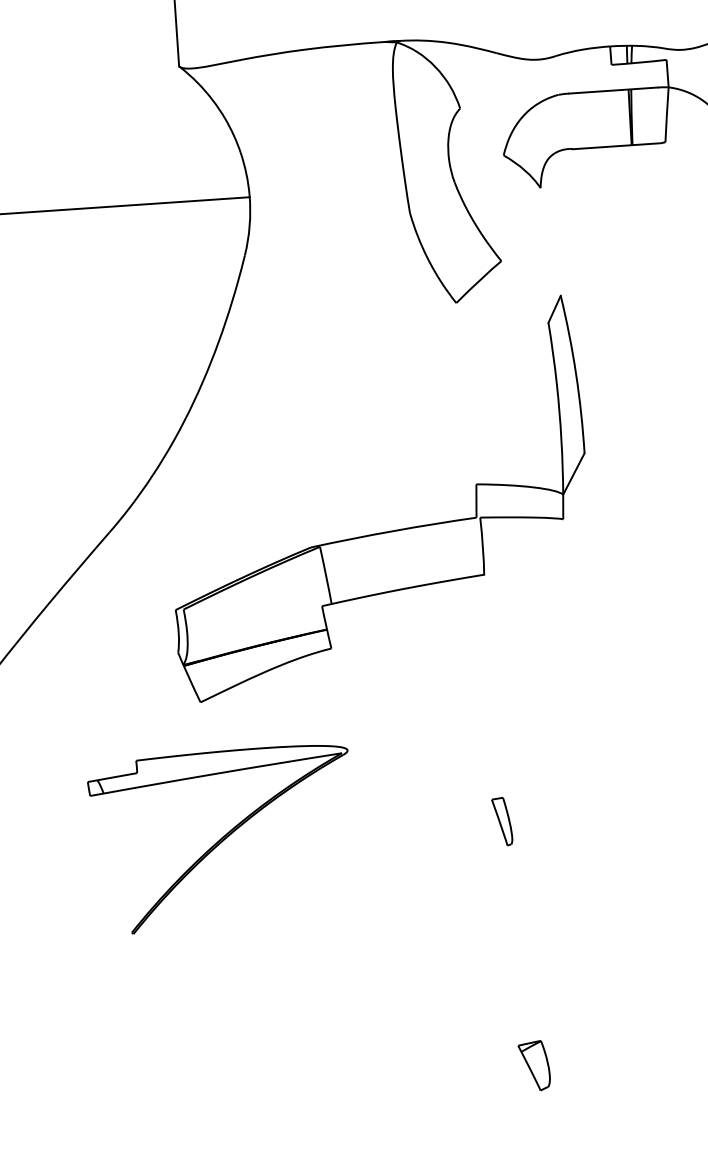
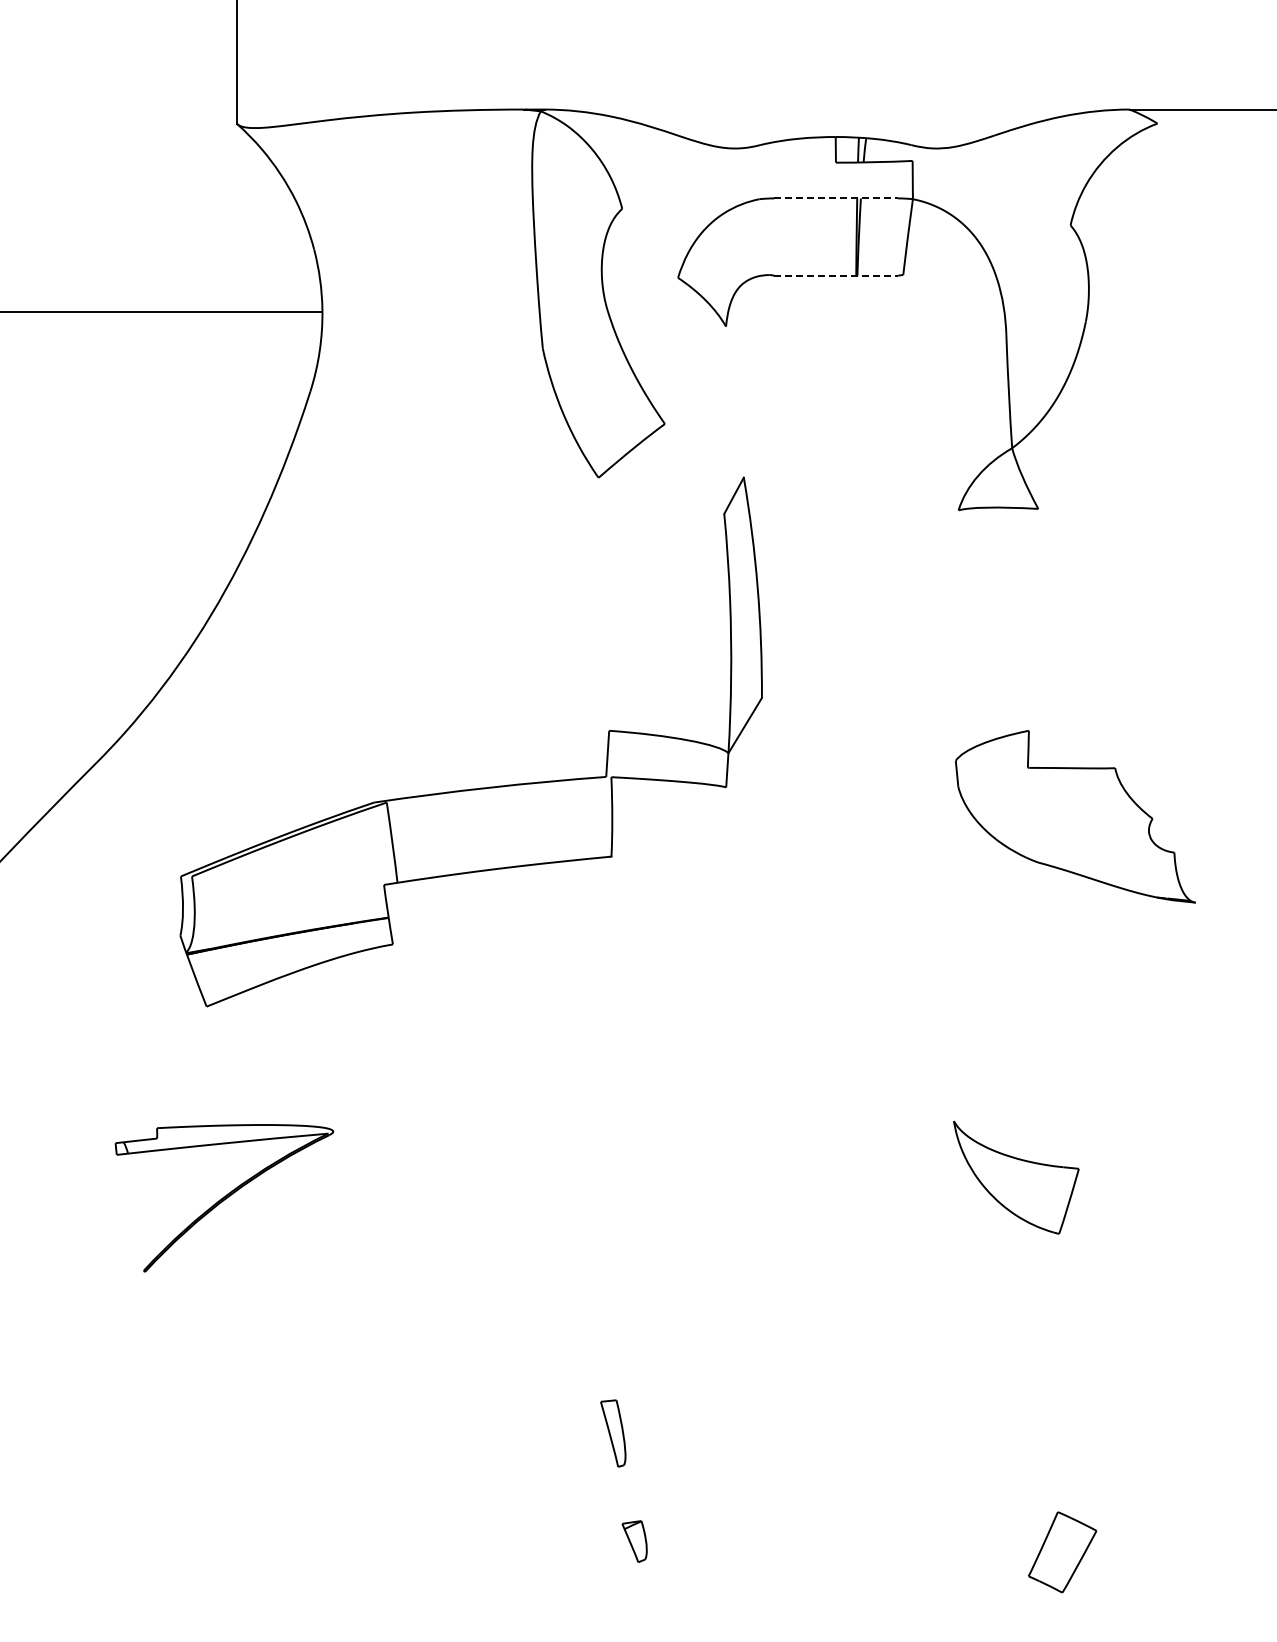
line: (613, 90) -> (836, 198), solid -> dashed
line: (617, 145) -> (836, 275), solid -> dashed
part: (502, 821) -> (613, 1433), moved
part: (222, 839) -> (224, 1198), size x0.6
part: (534, 1065) -> (634, 1541), size x0.6

